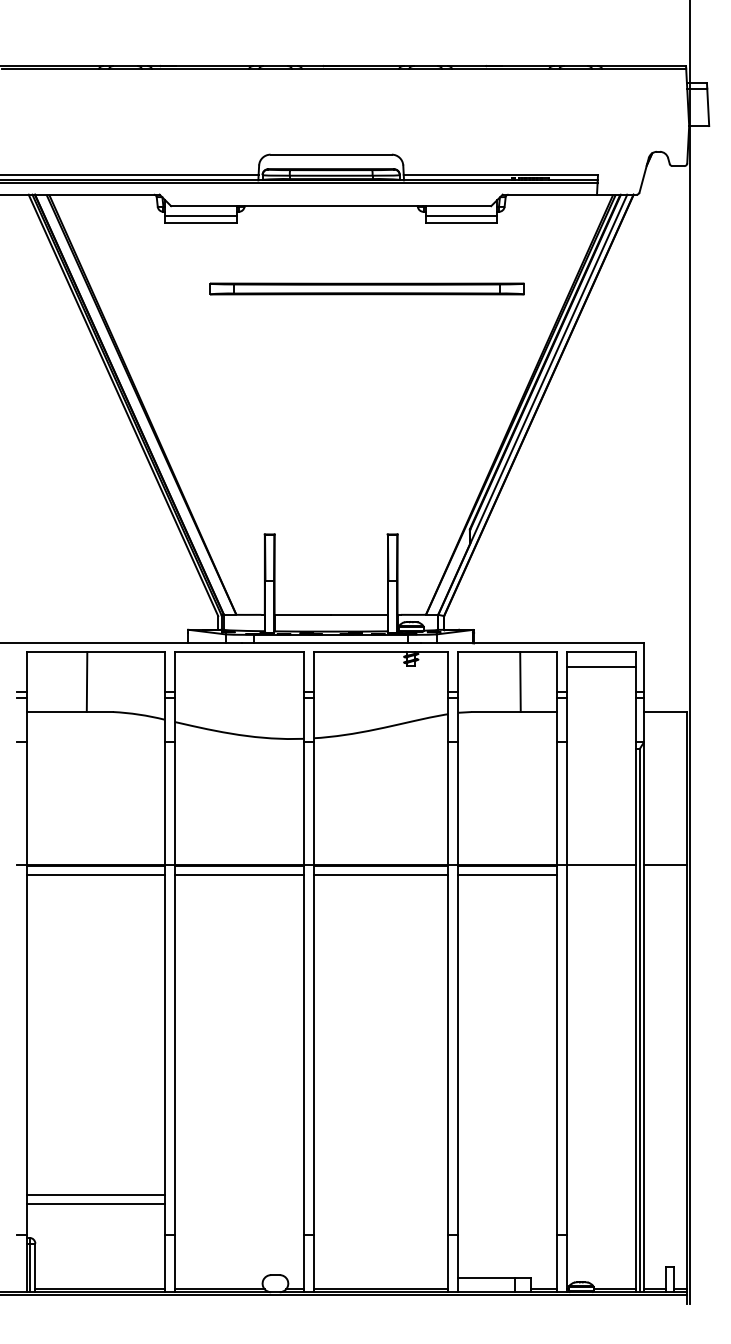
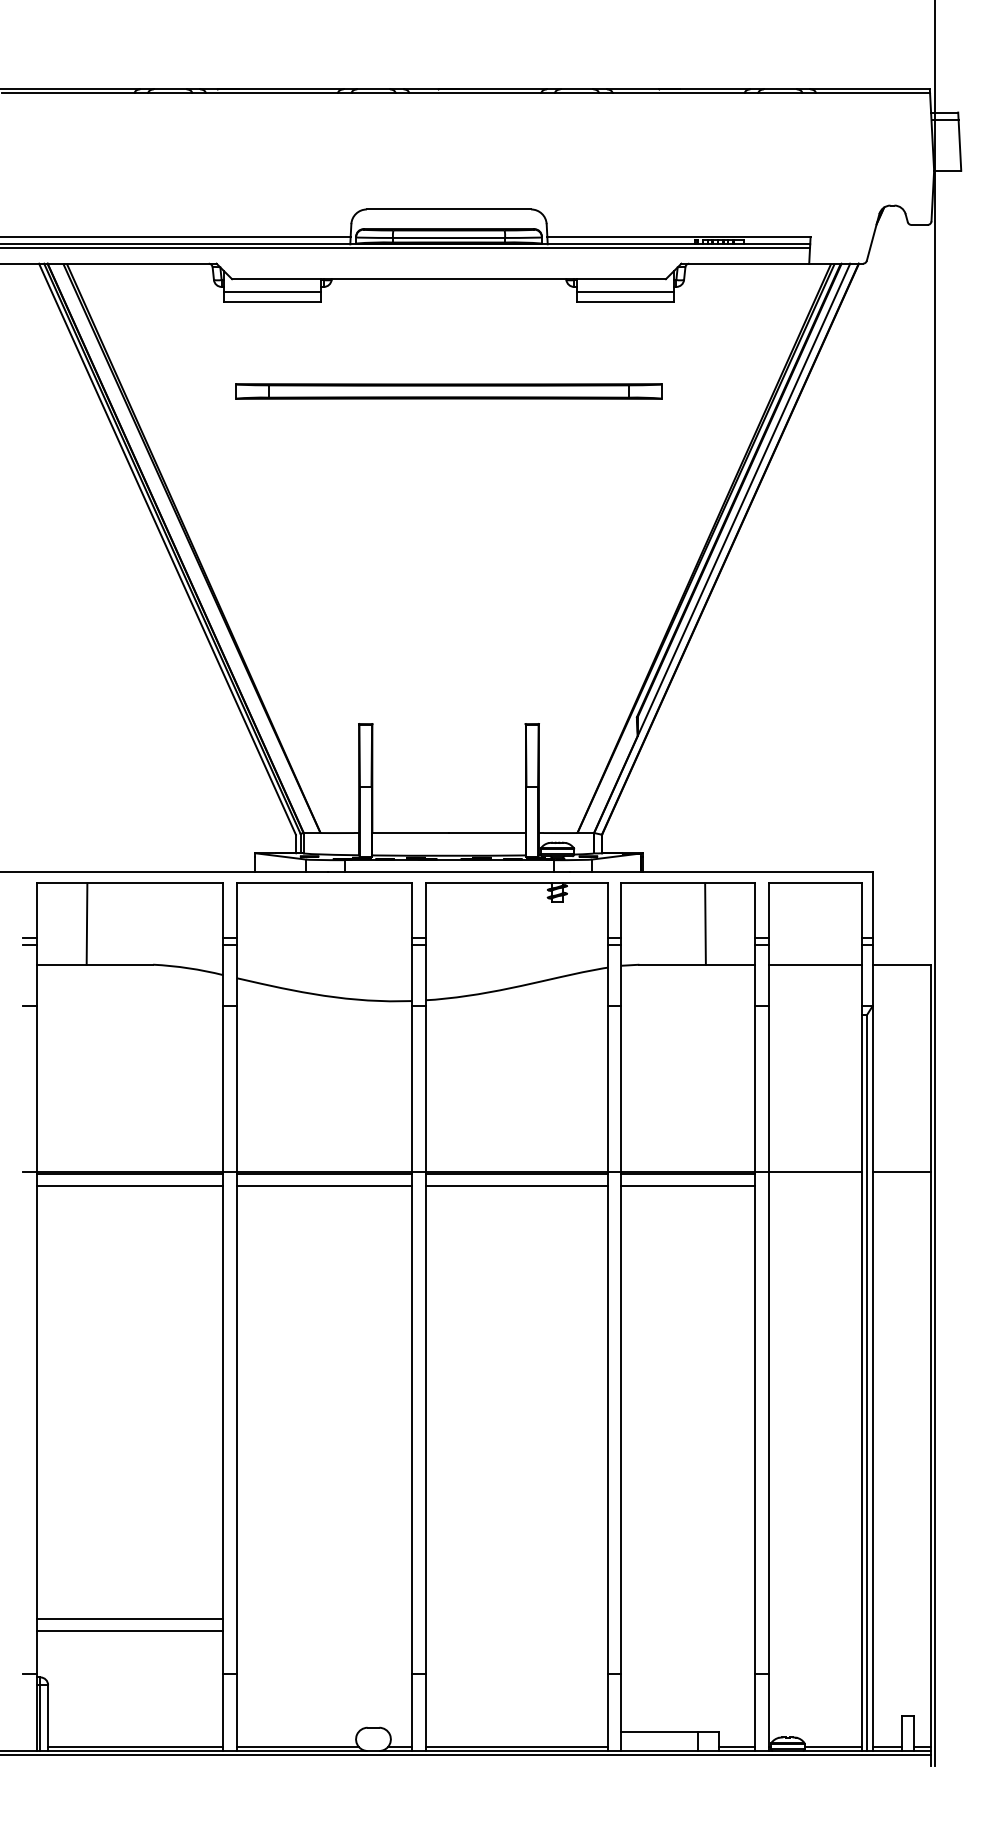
part: (366, 288) -> (448, 390), moved
line: (600, 667) -> (813, 965), moved
line: (86, 682) -> (86, 924), moved

